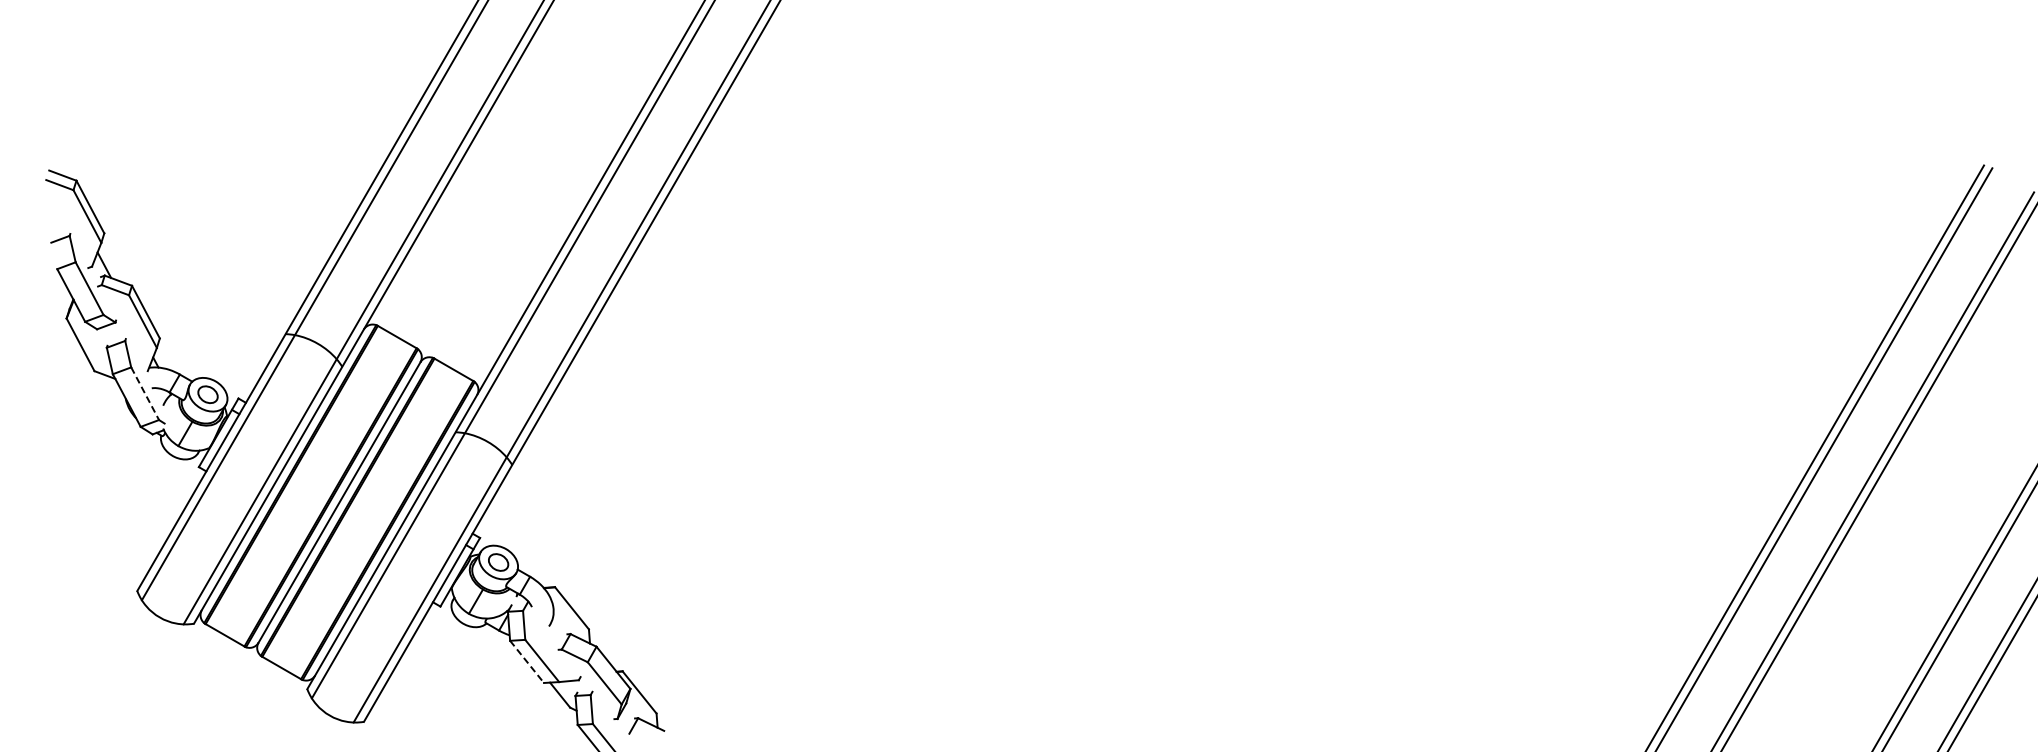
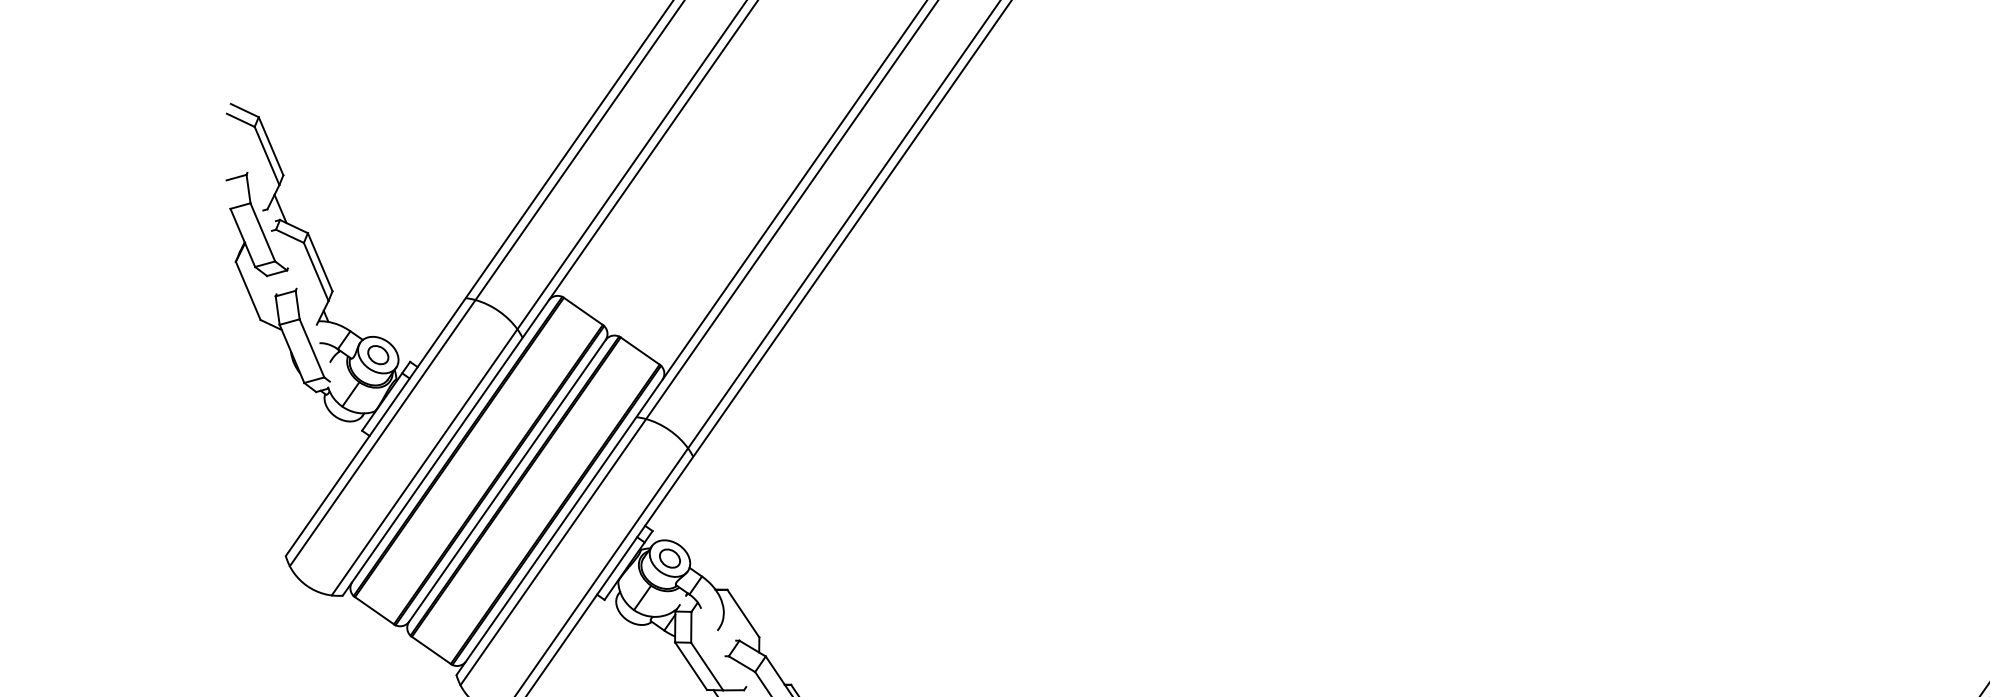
line: (145, 393) -> (312, 348), dashed -> solid
line: (527, 662) -> (691, 666), dashed -> solid

